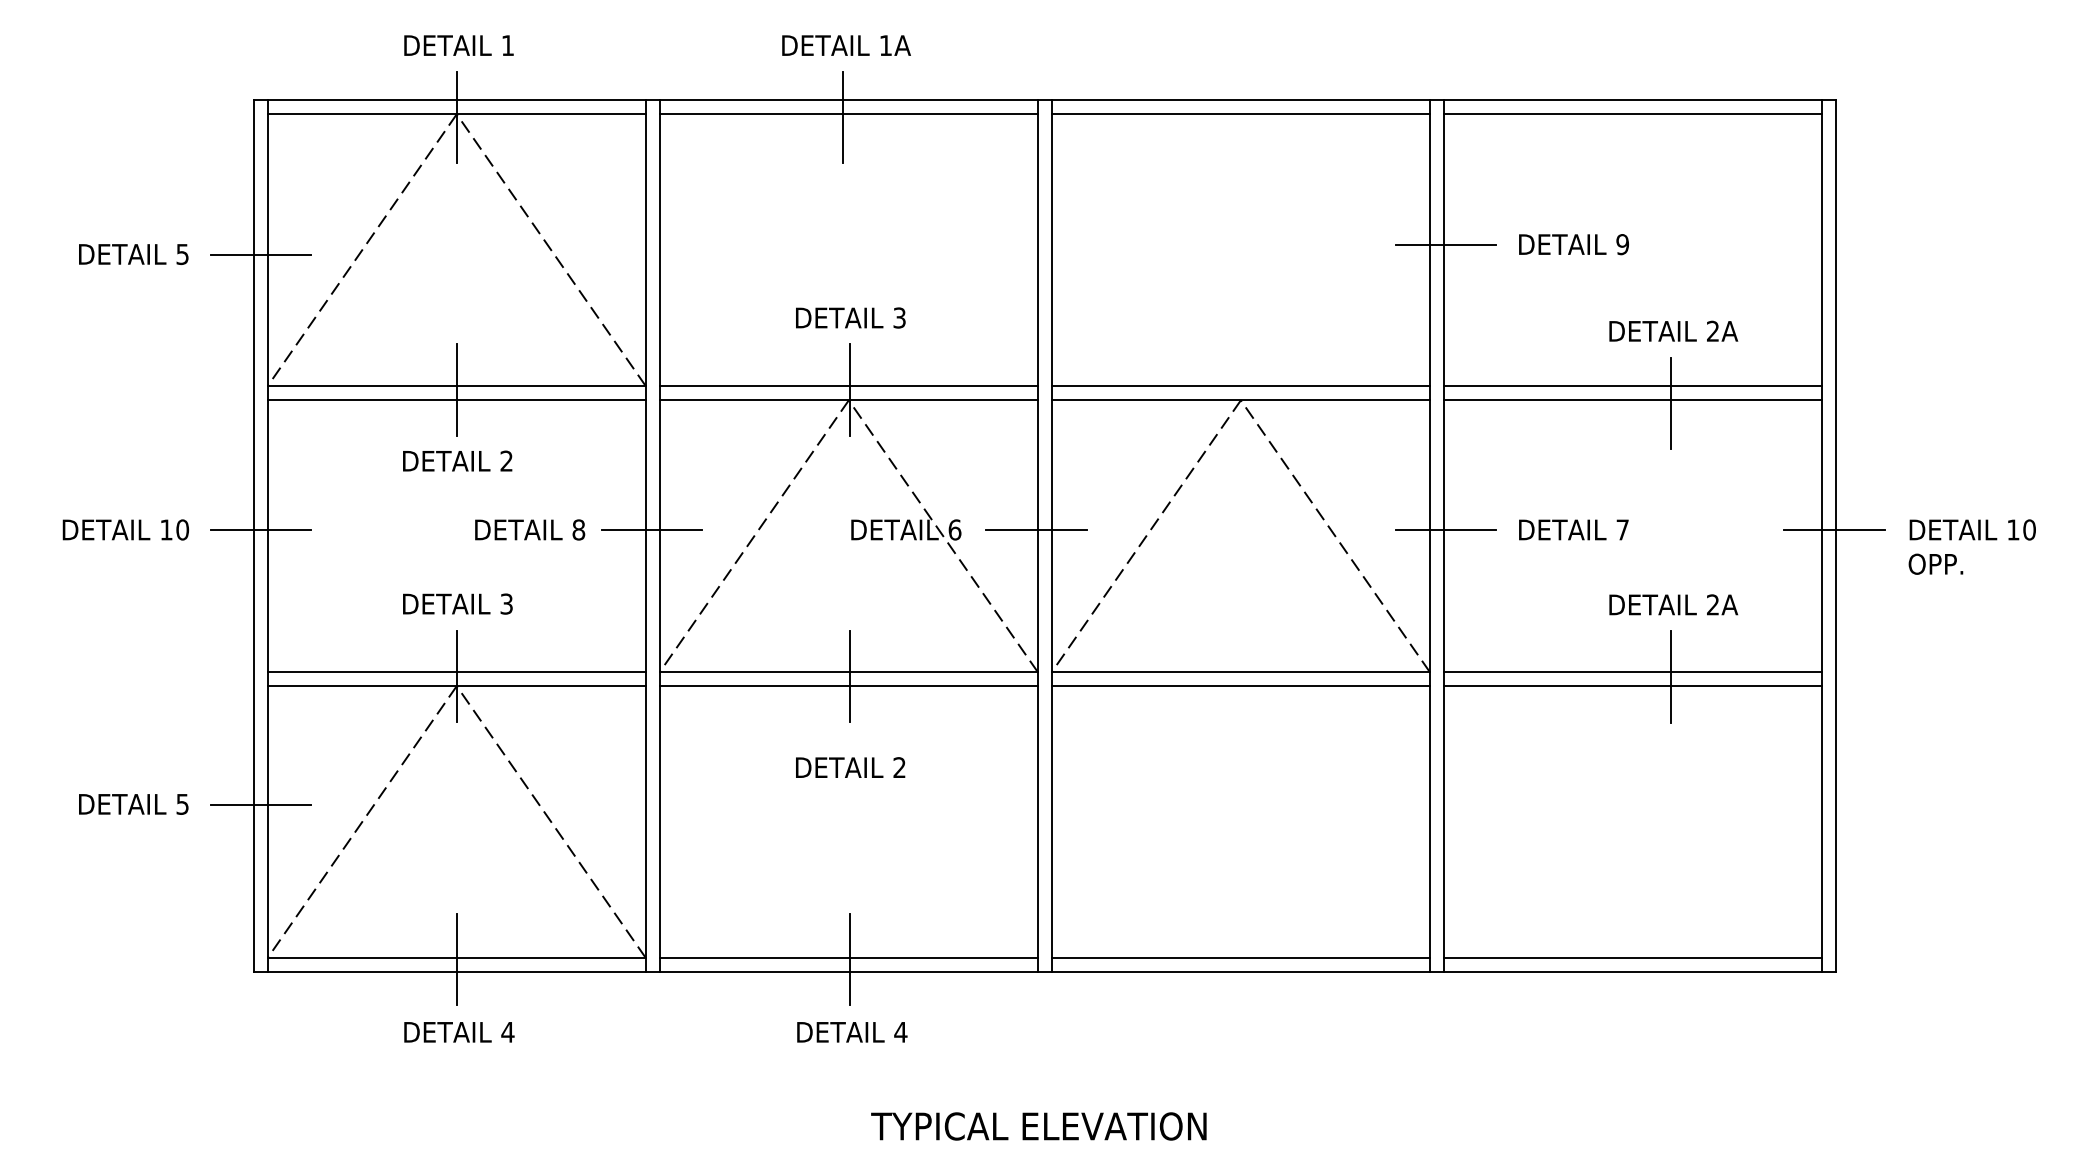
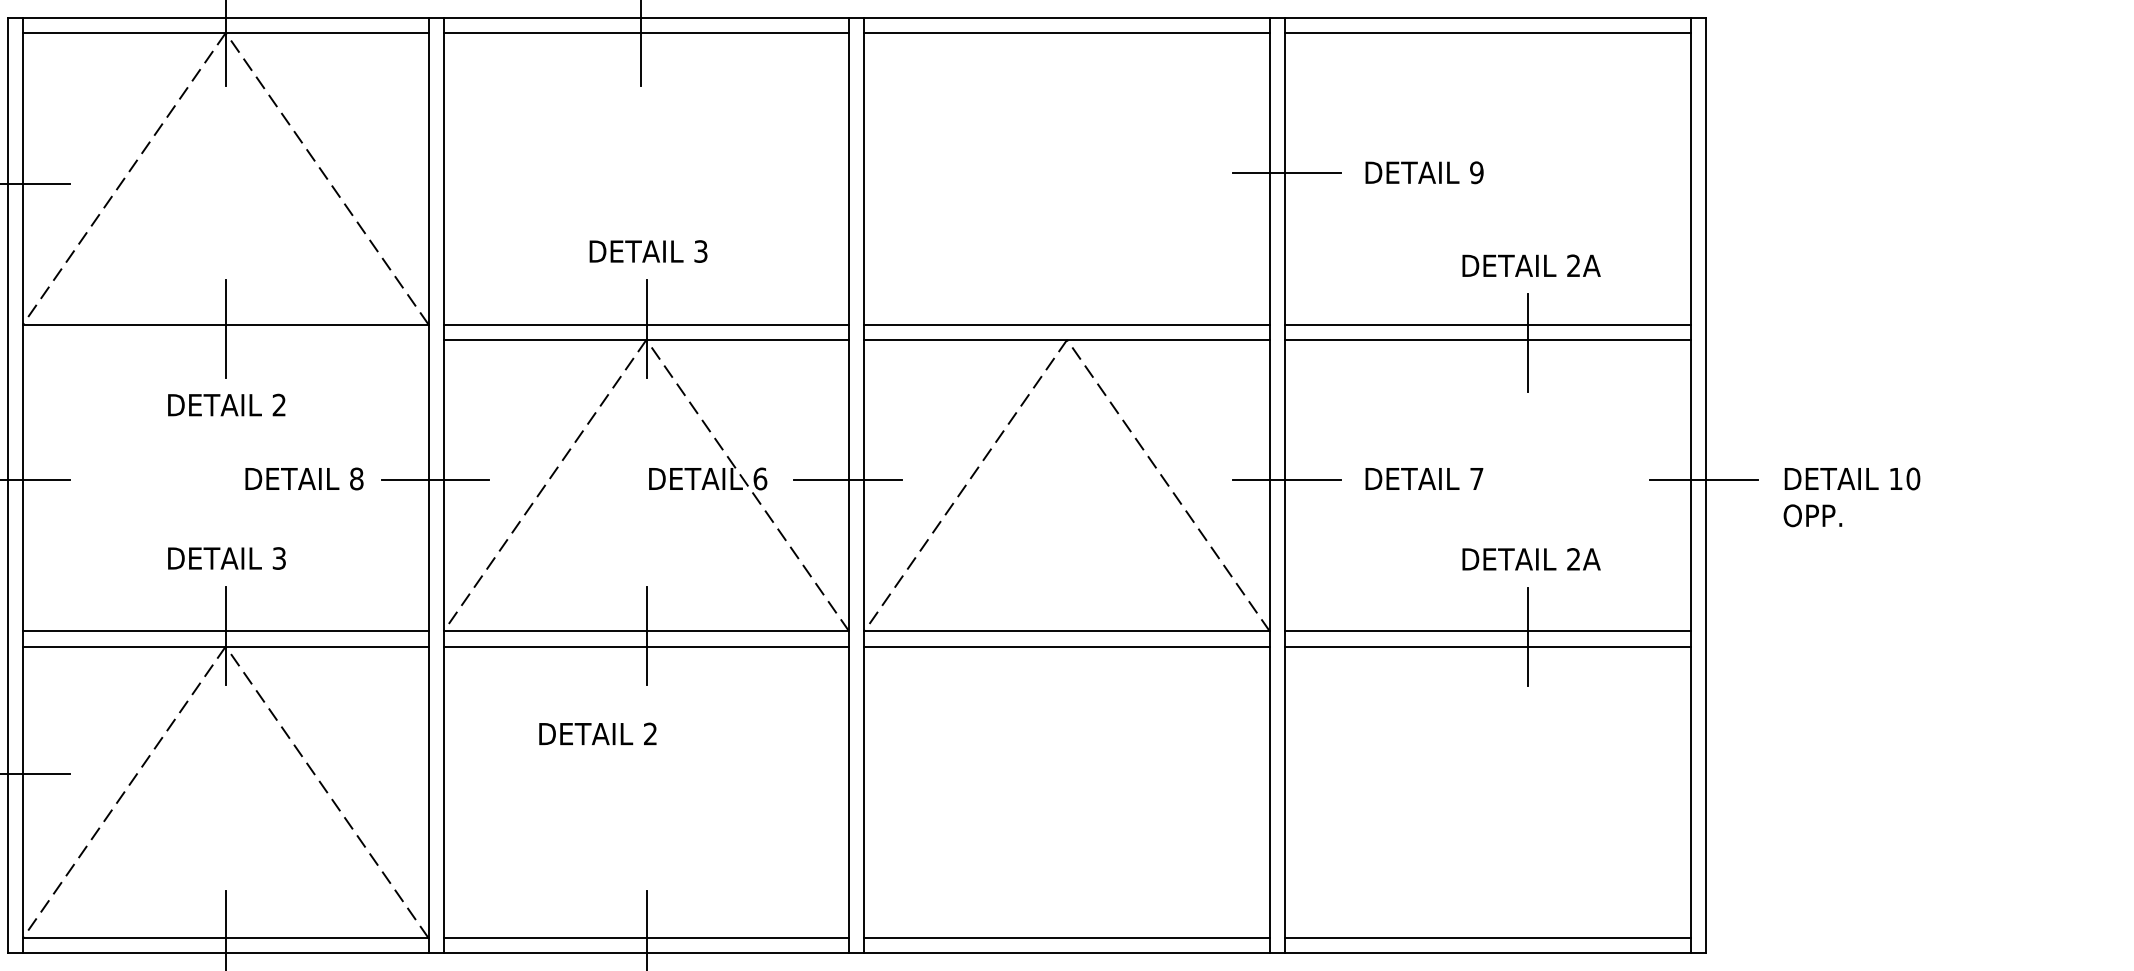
line: (456, 400) -> (225, 340), removed
text: (850, 767) -> (597, 733), moved

